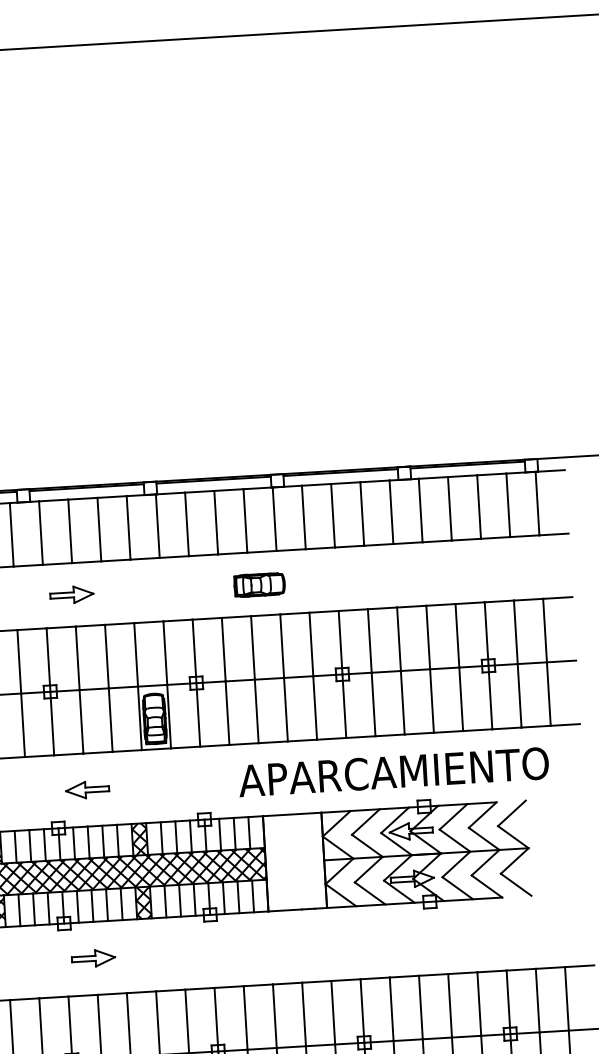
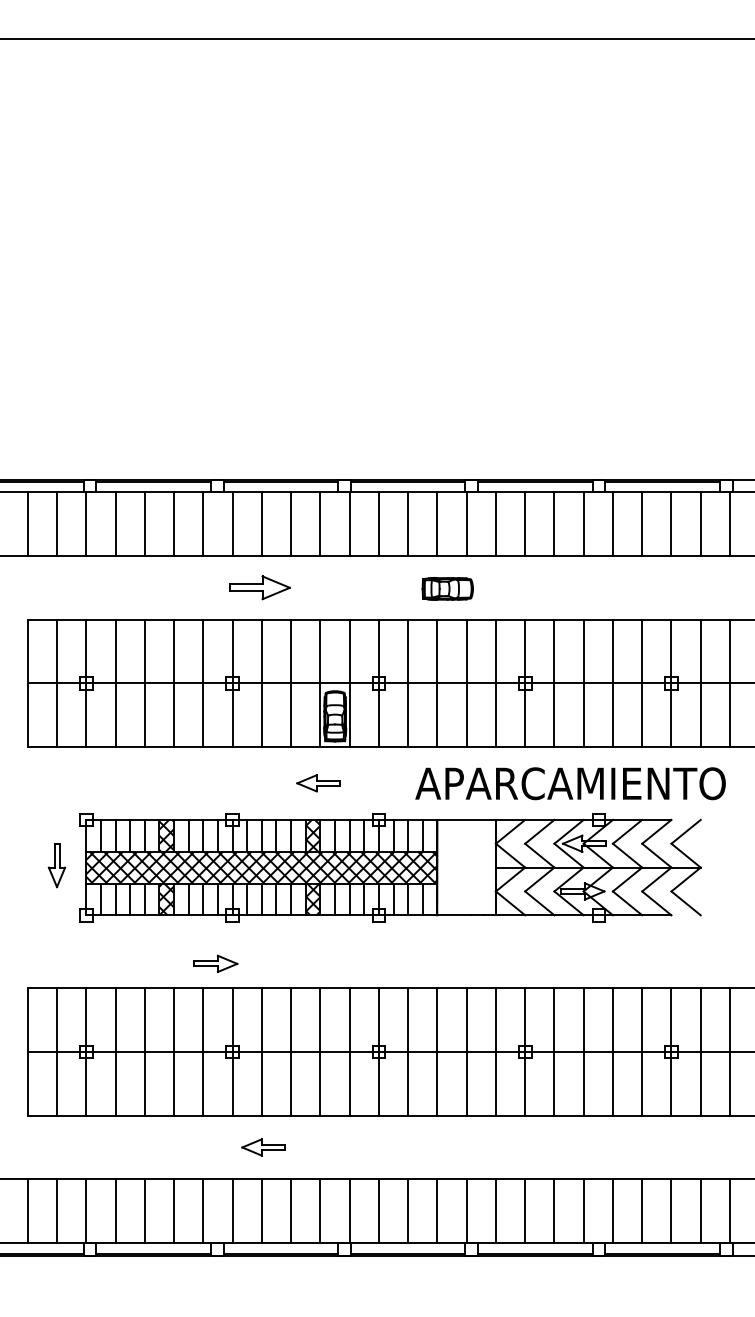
part: (71, 594) -> (259, 587), size x1.4
part: (87, 790) -> (318, 783), moved
part: (93, 958) -> (215, 963), moved

